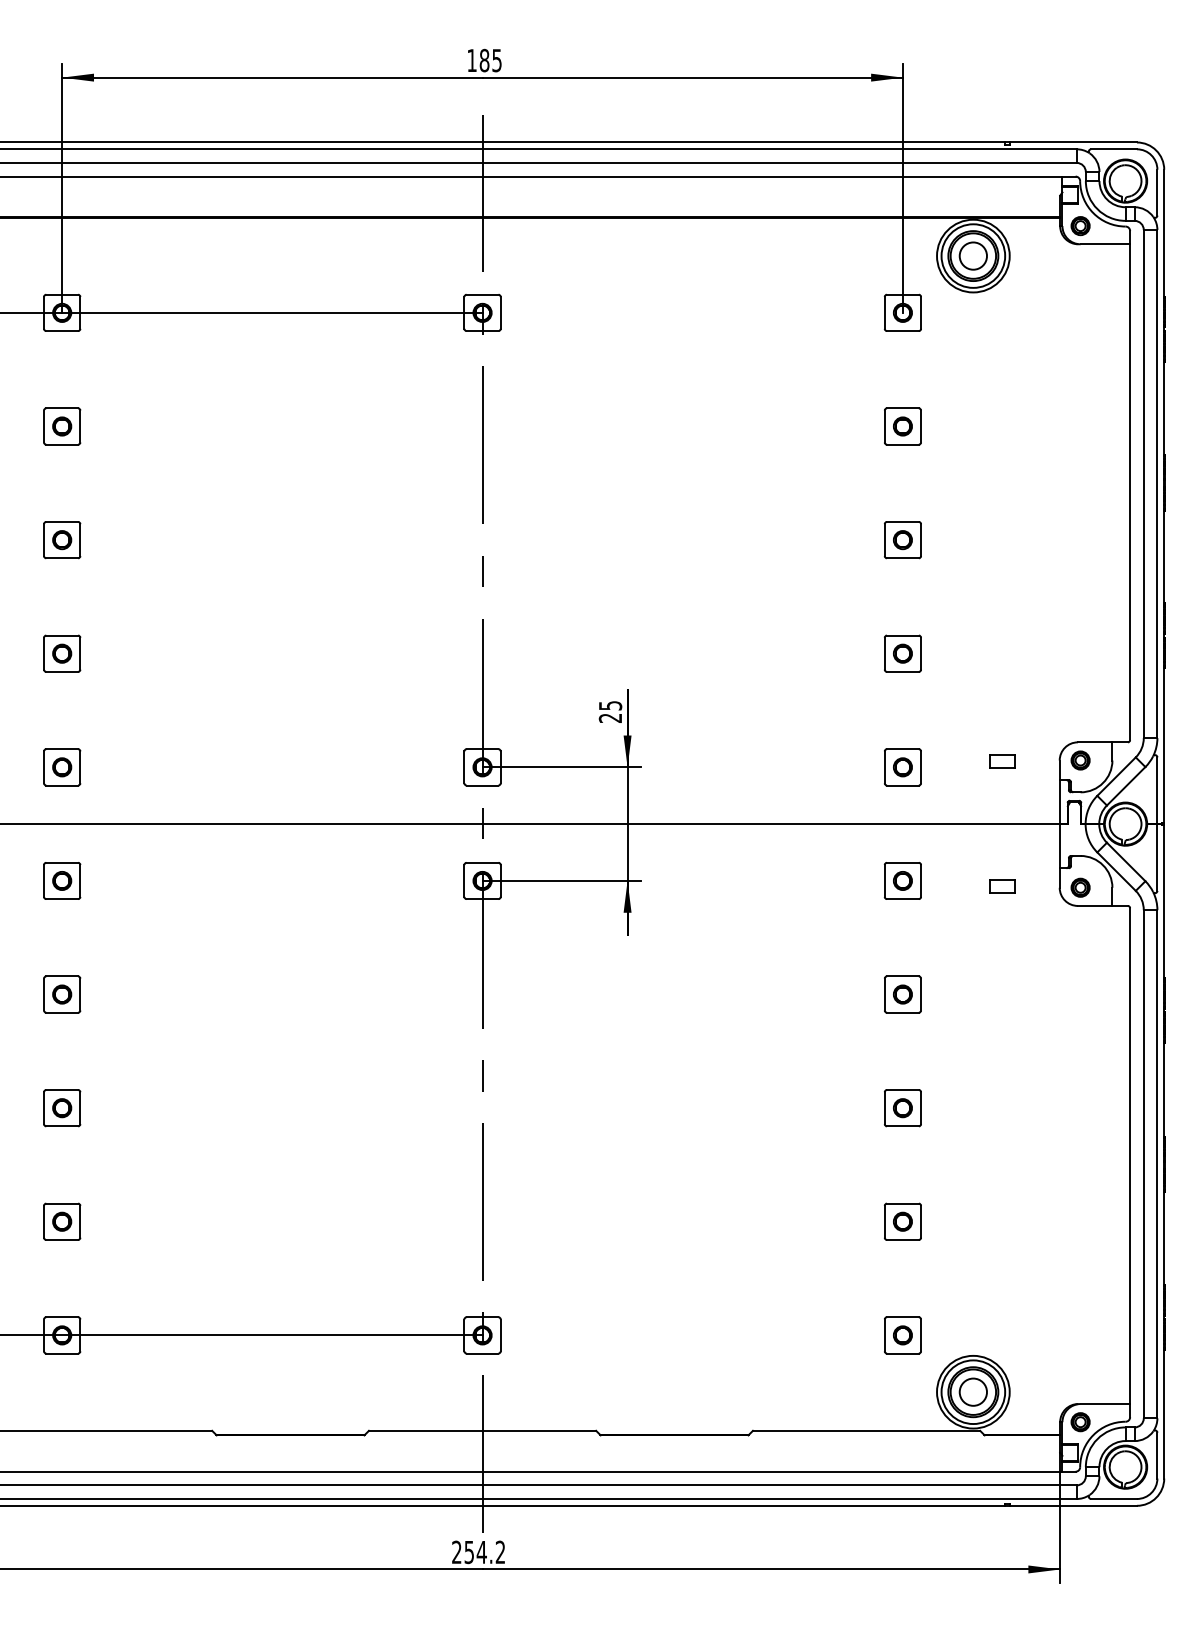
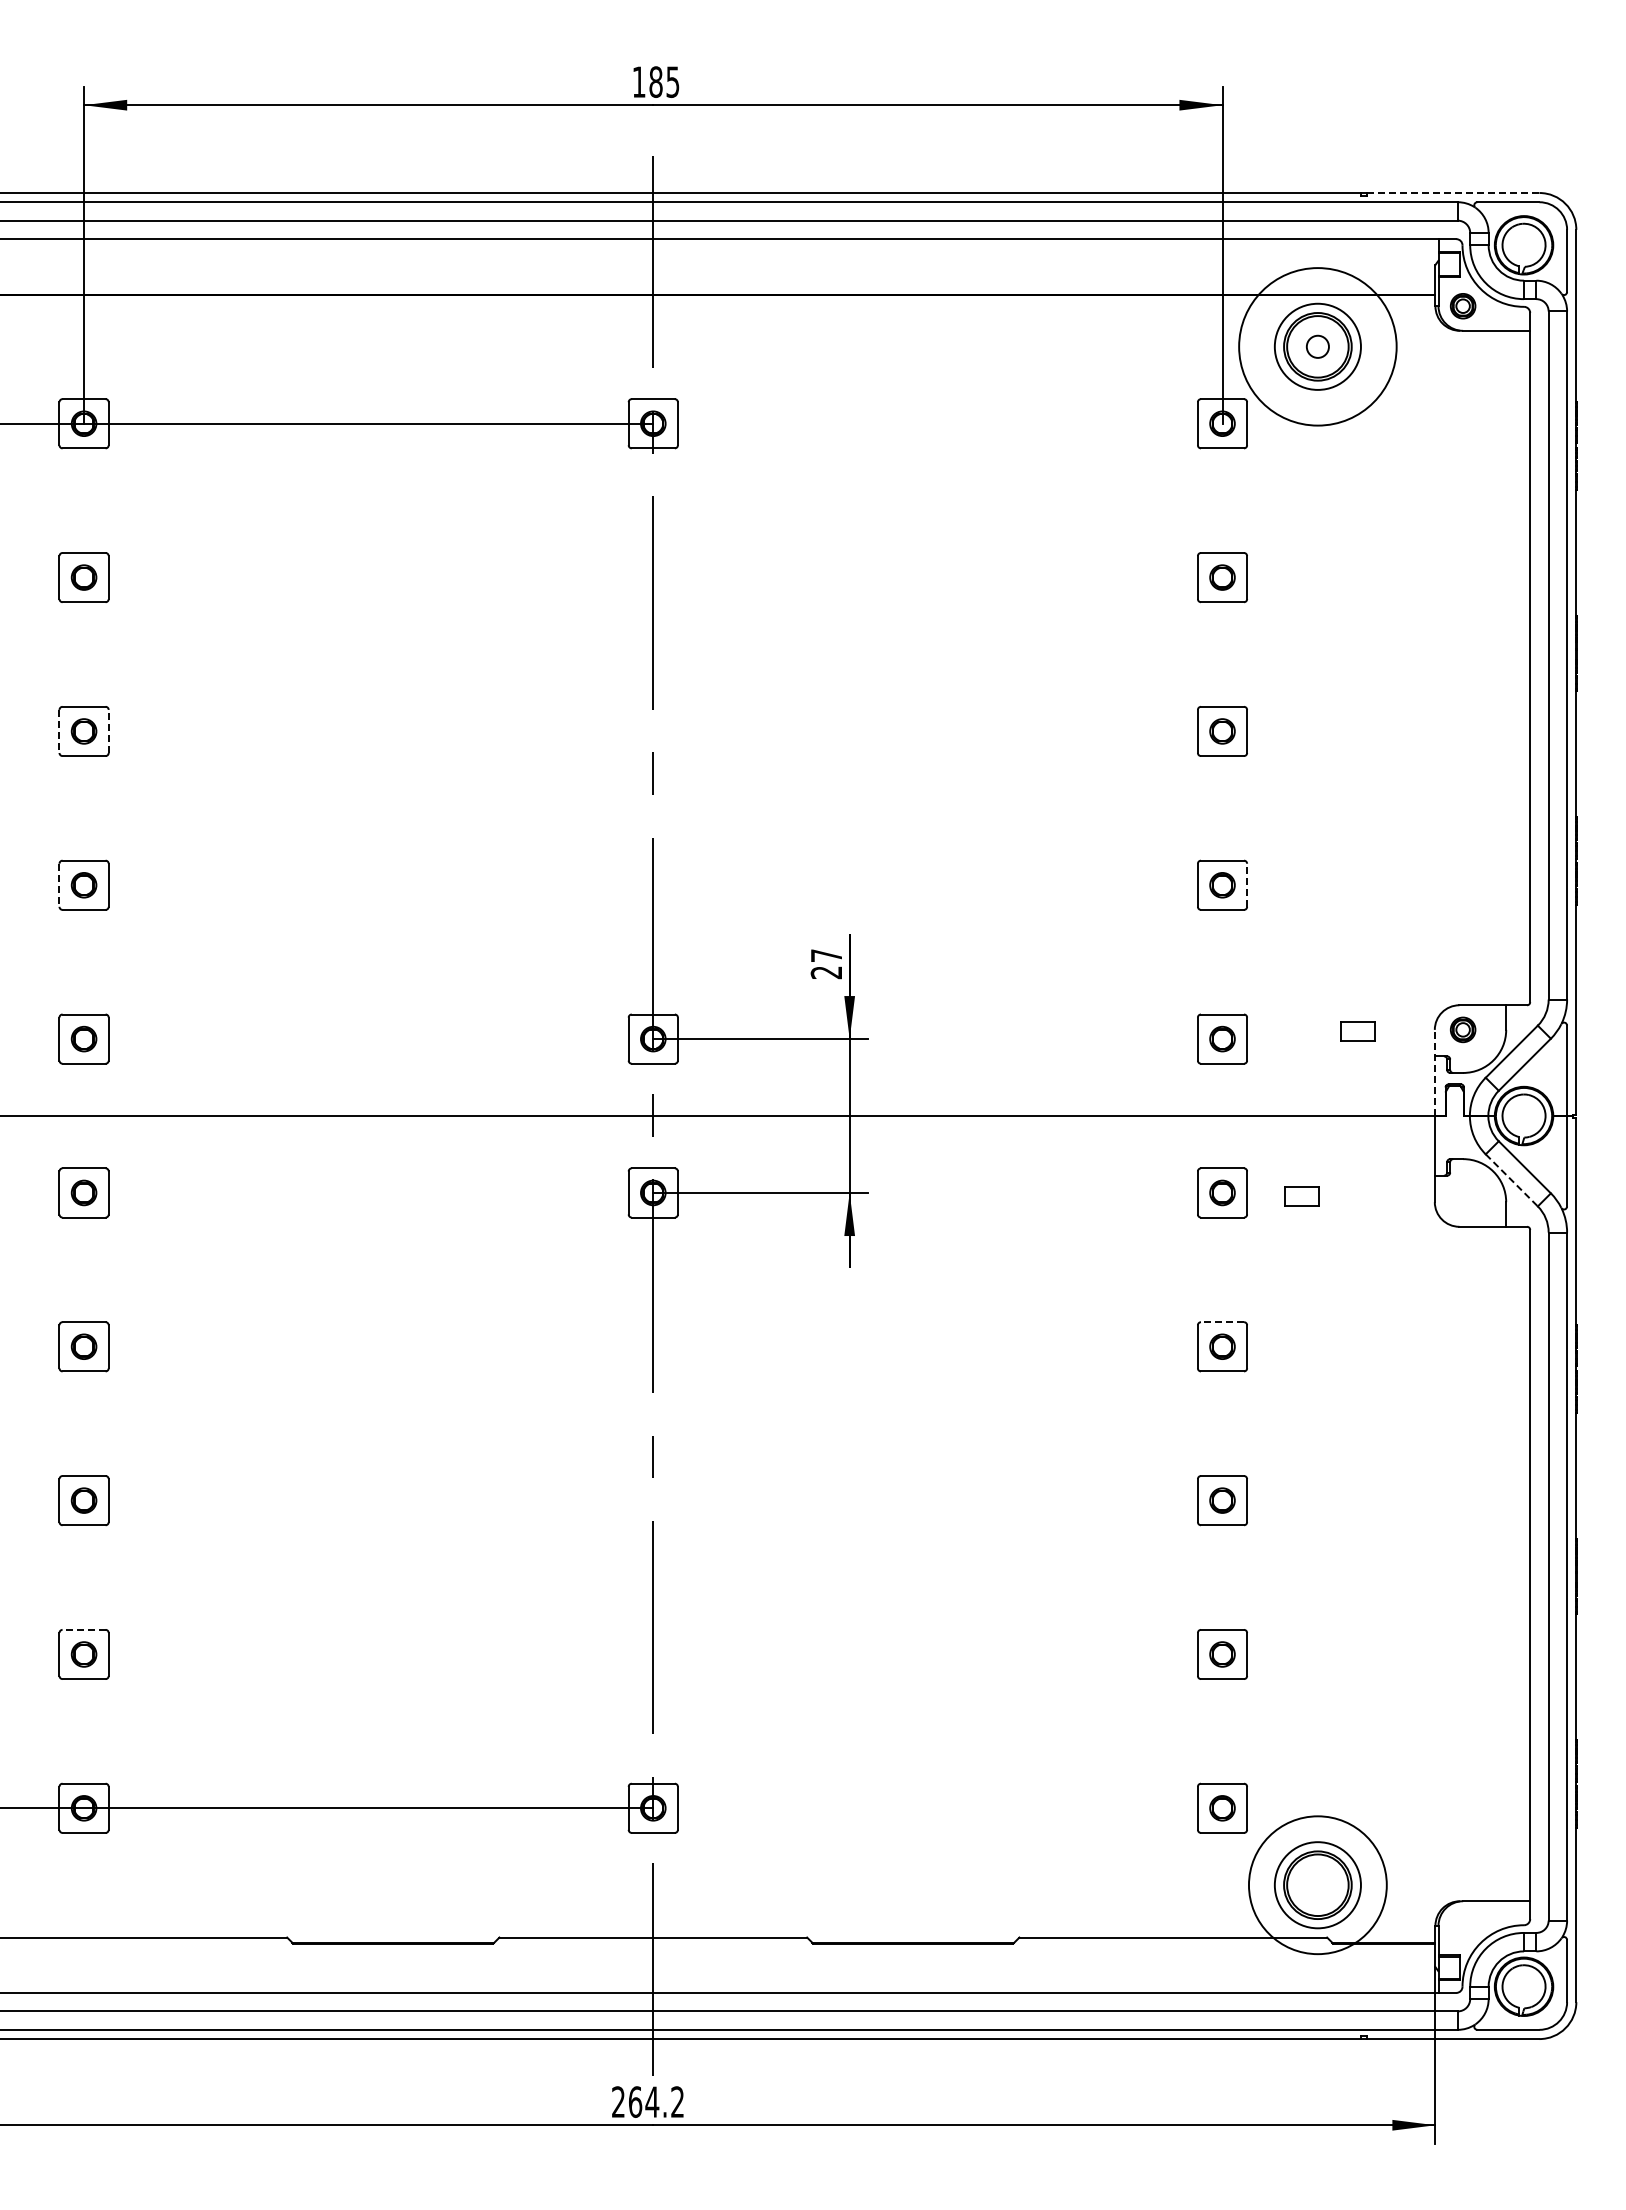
line: (1072, 142) -> (1452, 193), solid -> dashed
circle: (973, 255) -> (1317, 346), size x0.6
circle: (973, 255) -> (1317, 346), size x1.6
line: (44, 540) -> (59, 731), solid -> dashed
line: (80, 540) -> (108, 731), solid -> dashed
line: (44, 653) -> (59, 885), solid -> dashed
line: (921, 653) -> (1247, 885), solid -> dashed
text: (610, 705) -> (826, 955), 25 -> 27
line: (1059, 791) -> (1434, 1072), solid -> dashed
line: (1116, 871) -> (1511, 1180), solid -> dashed
part: (1002, 886) -> (1301, 1196), moved
part: (1080, 888) -> (1462, 1202), removed
line: (902, 976) -> (1222, 1322), solid -> dashed
line: (62, 1203) -> (84, 1629), solid -> dashed
circle: (973, 1391) -> (1317, 1884), removed
circle: (973, 1392) -> (1317, 1885), size x1.4
part: (1080, 1421) -> (1463, 1925), removed
text: (469, 1551) -> (635, 2101), 254.2 -> 264.2

